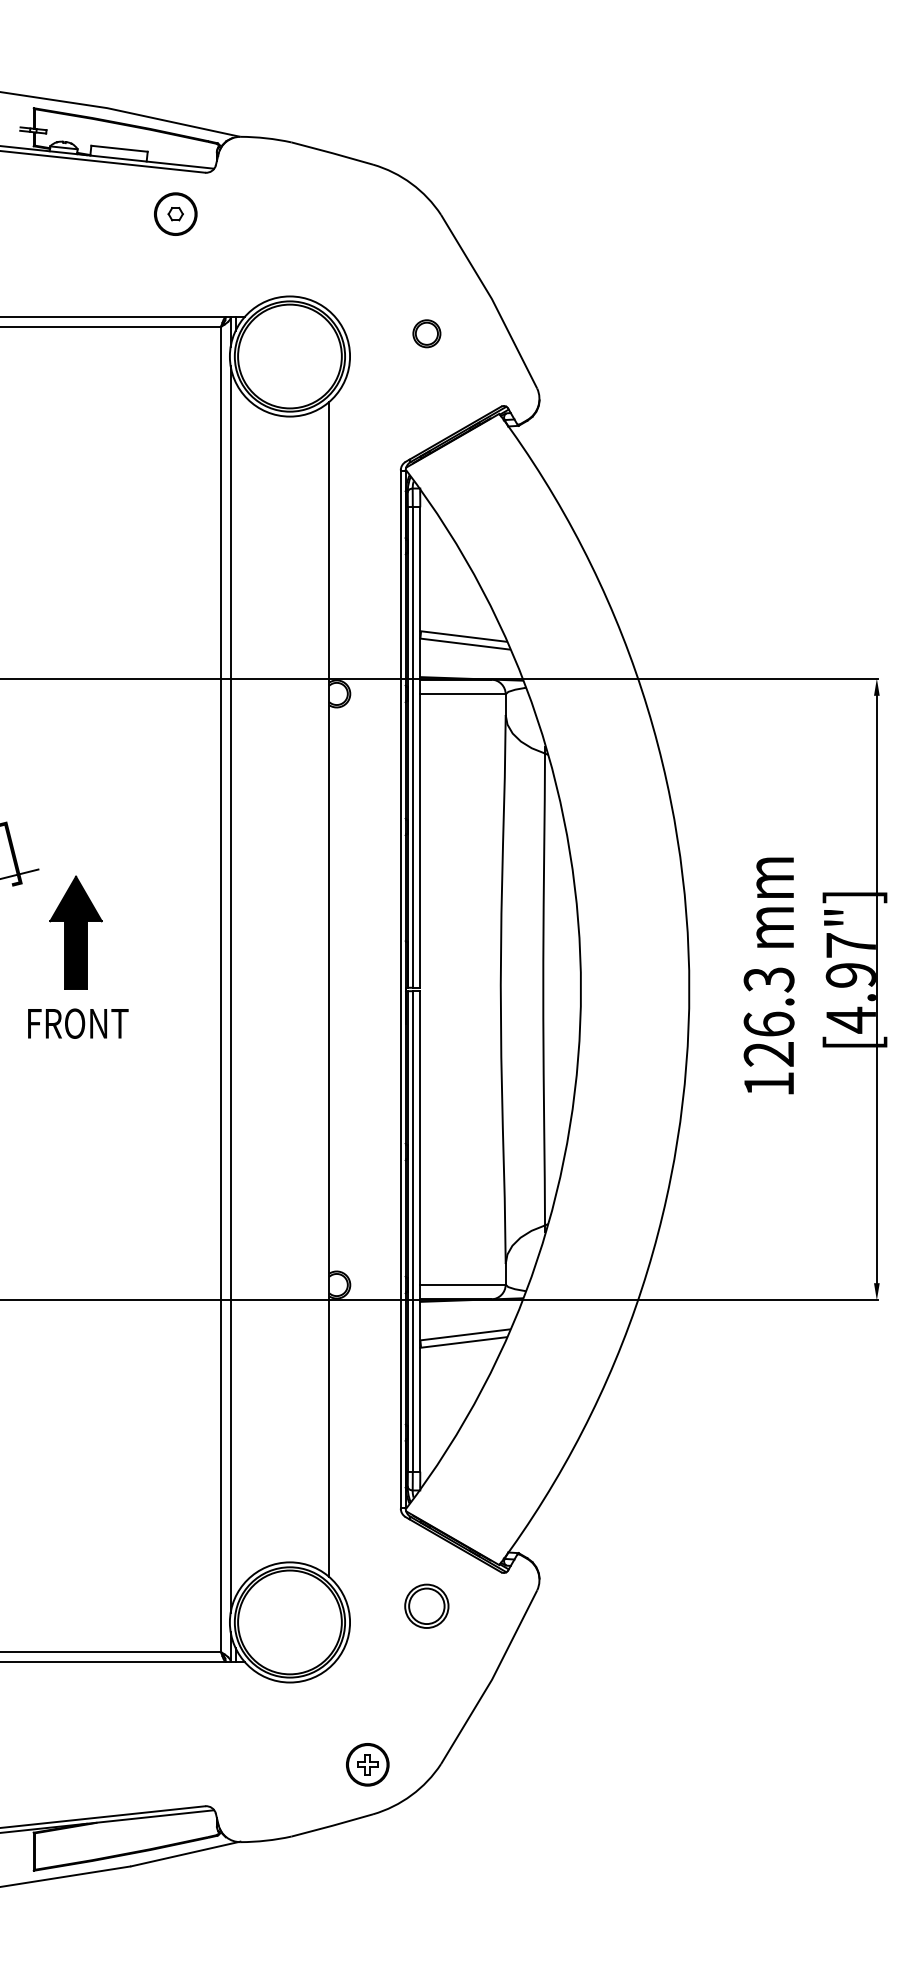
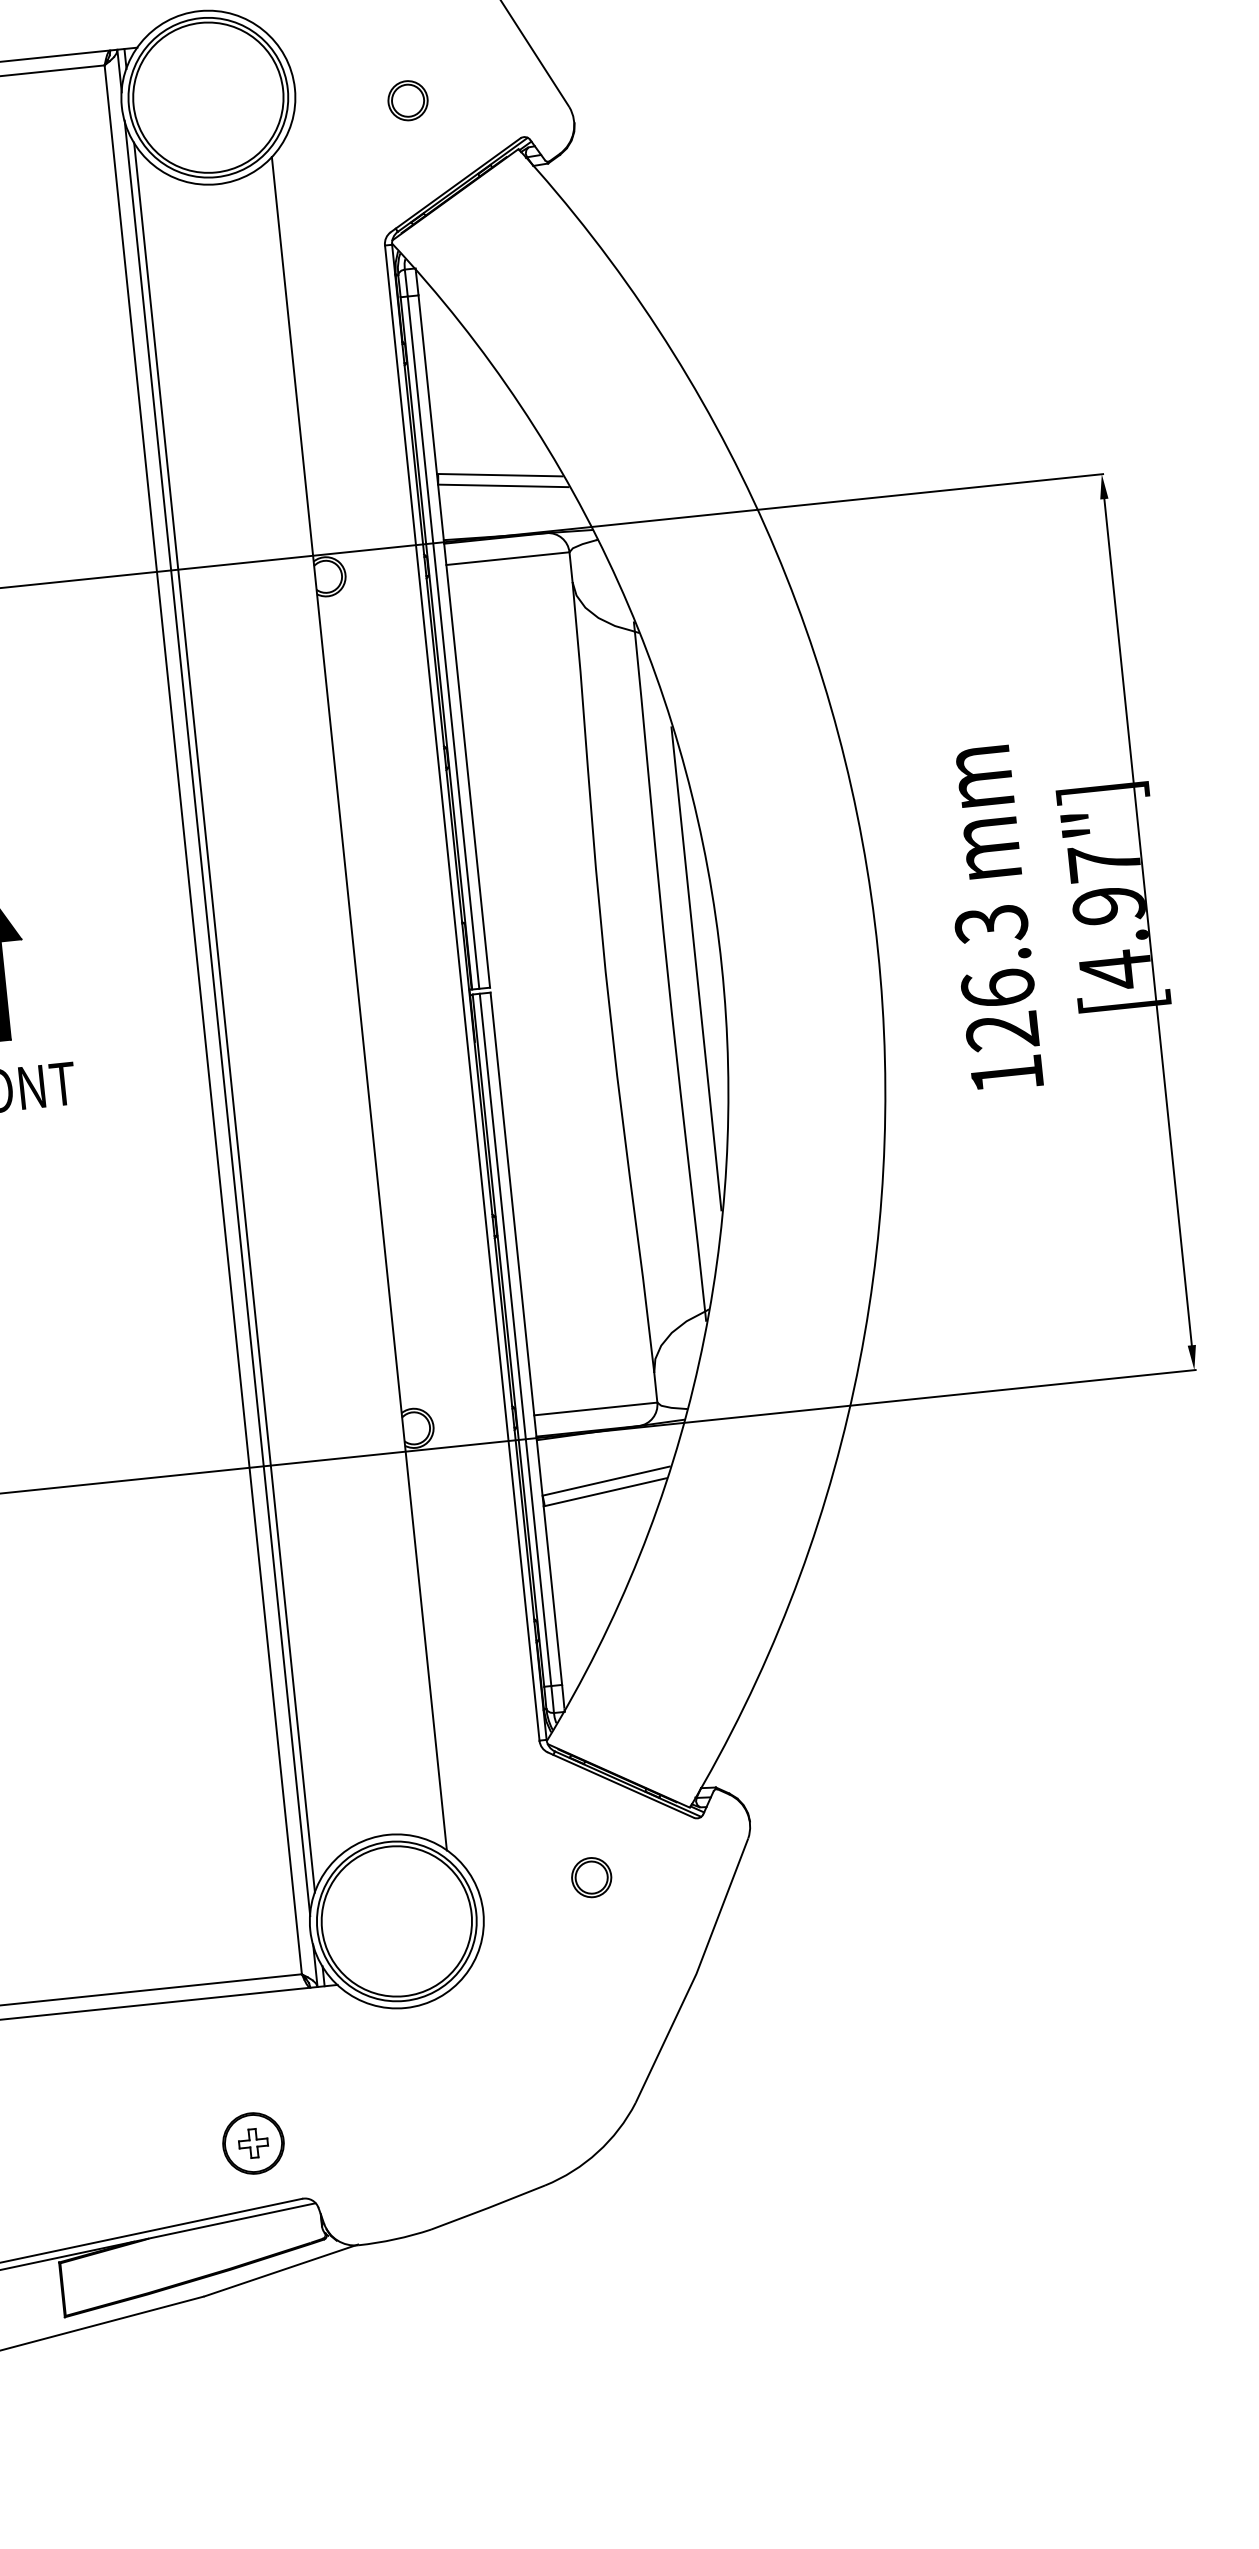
part: (426, 333) -> (407, 100), moved
line: (235, 989) -> (224, 1017), added
line: (563, 989) -> (696, 968), added
part: (426, 1605) -> (591, 1876), size x0.62
part: (367, 1764) -> (253, 2143), moved

